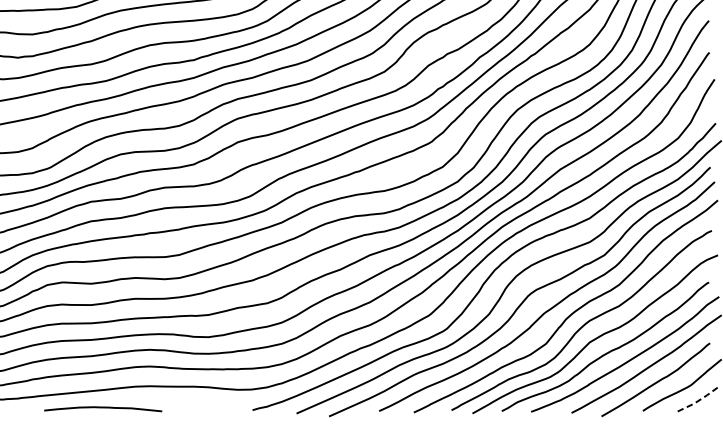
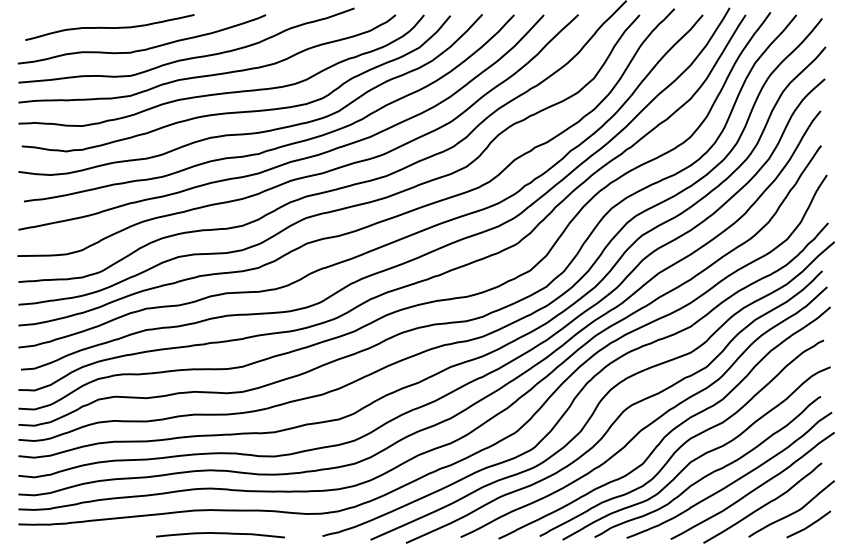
line: (699, 400) -> (810, 525), dashed -> solid
curve: (103, 408) -> (220, 534), moved

